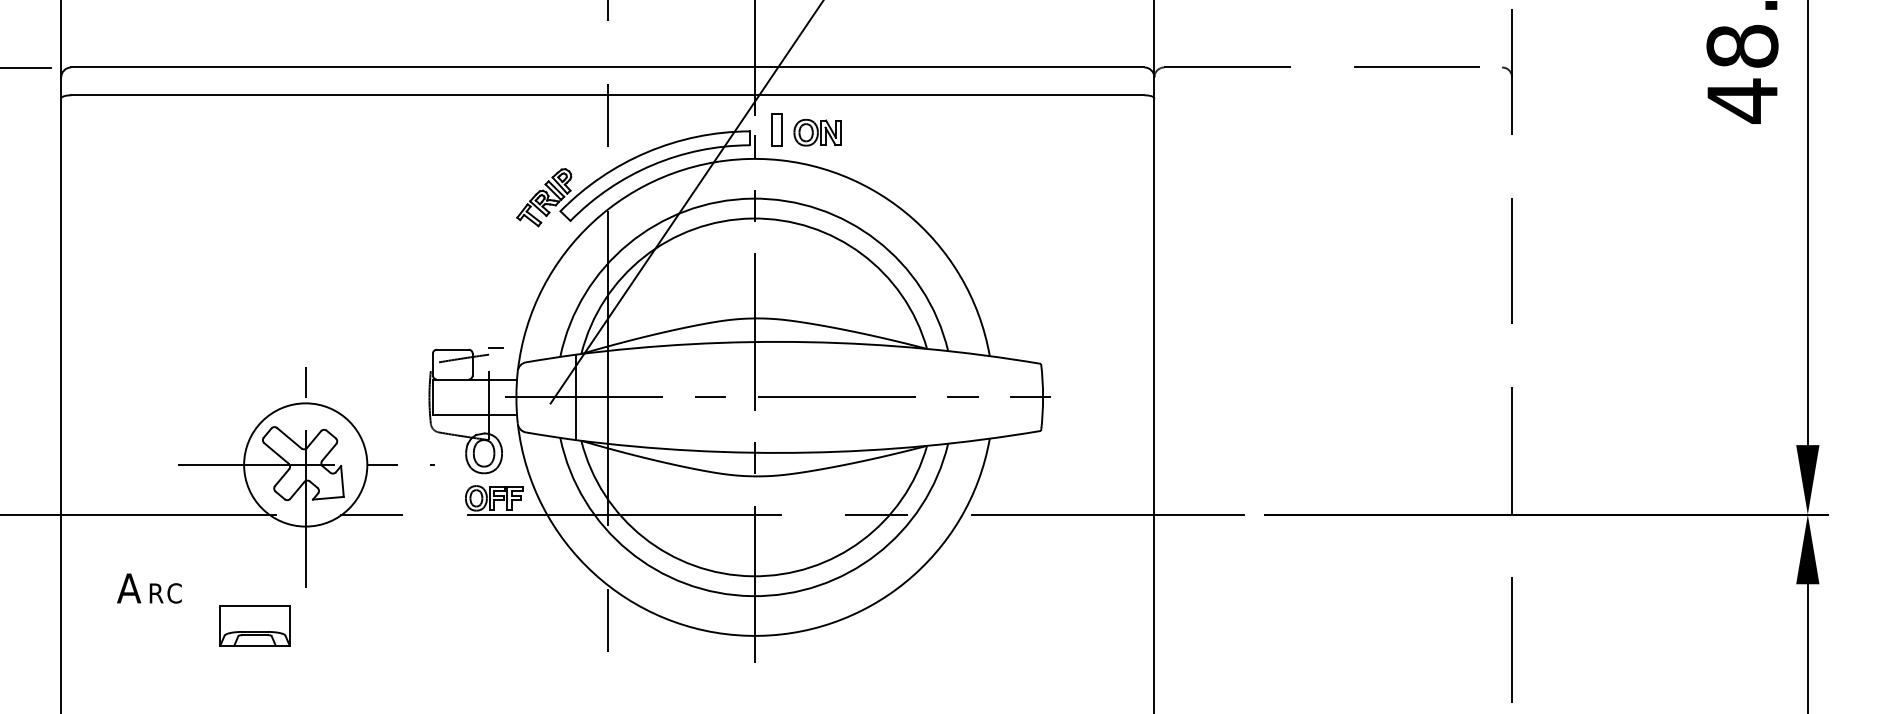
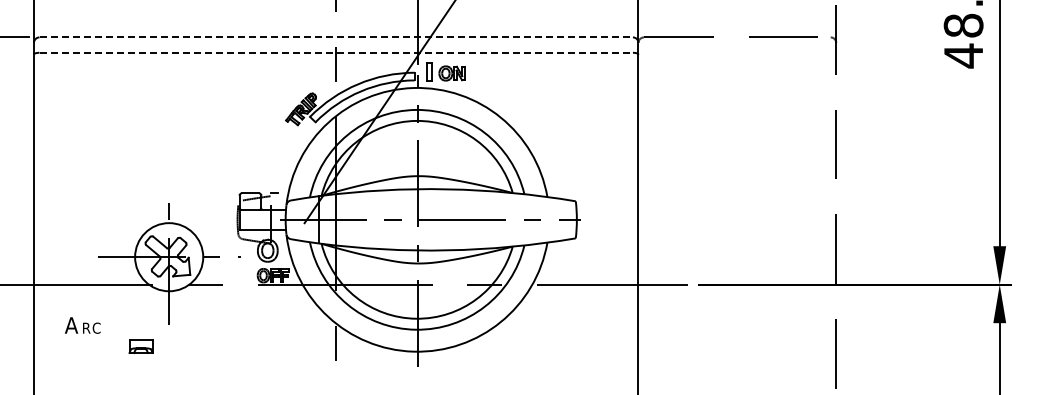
line: (608, 67) -> (336, 37), solid -> dashed
line: (608, 94) -> (336, 52), solid -> dashed
part: (253, 626) -> (140, 346), size x0.6

